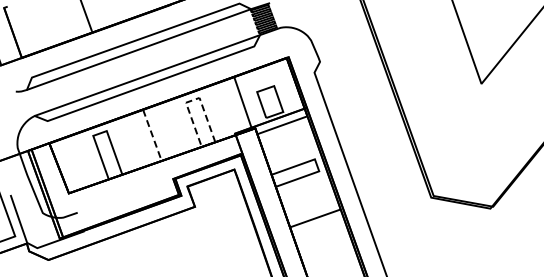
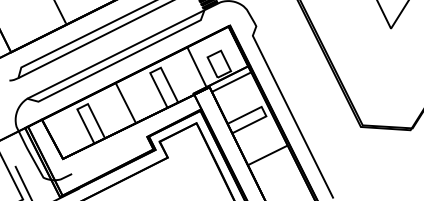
line: (193, 100) -> (156, 70), dashed -> solid
line: (152, 135) -> (125, 103), dashed -> solid

